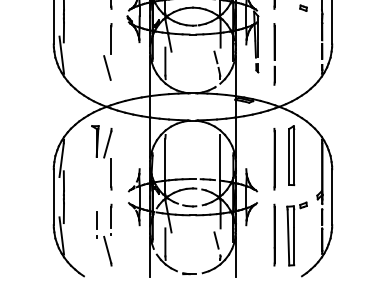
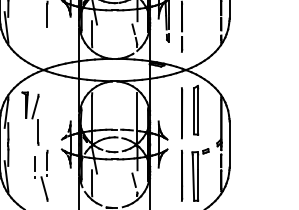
line: (107, 67) -> (44, 37), removed
part: (101, 157) -> (30, 118), moved

